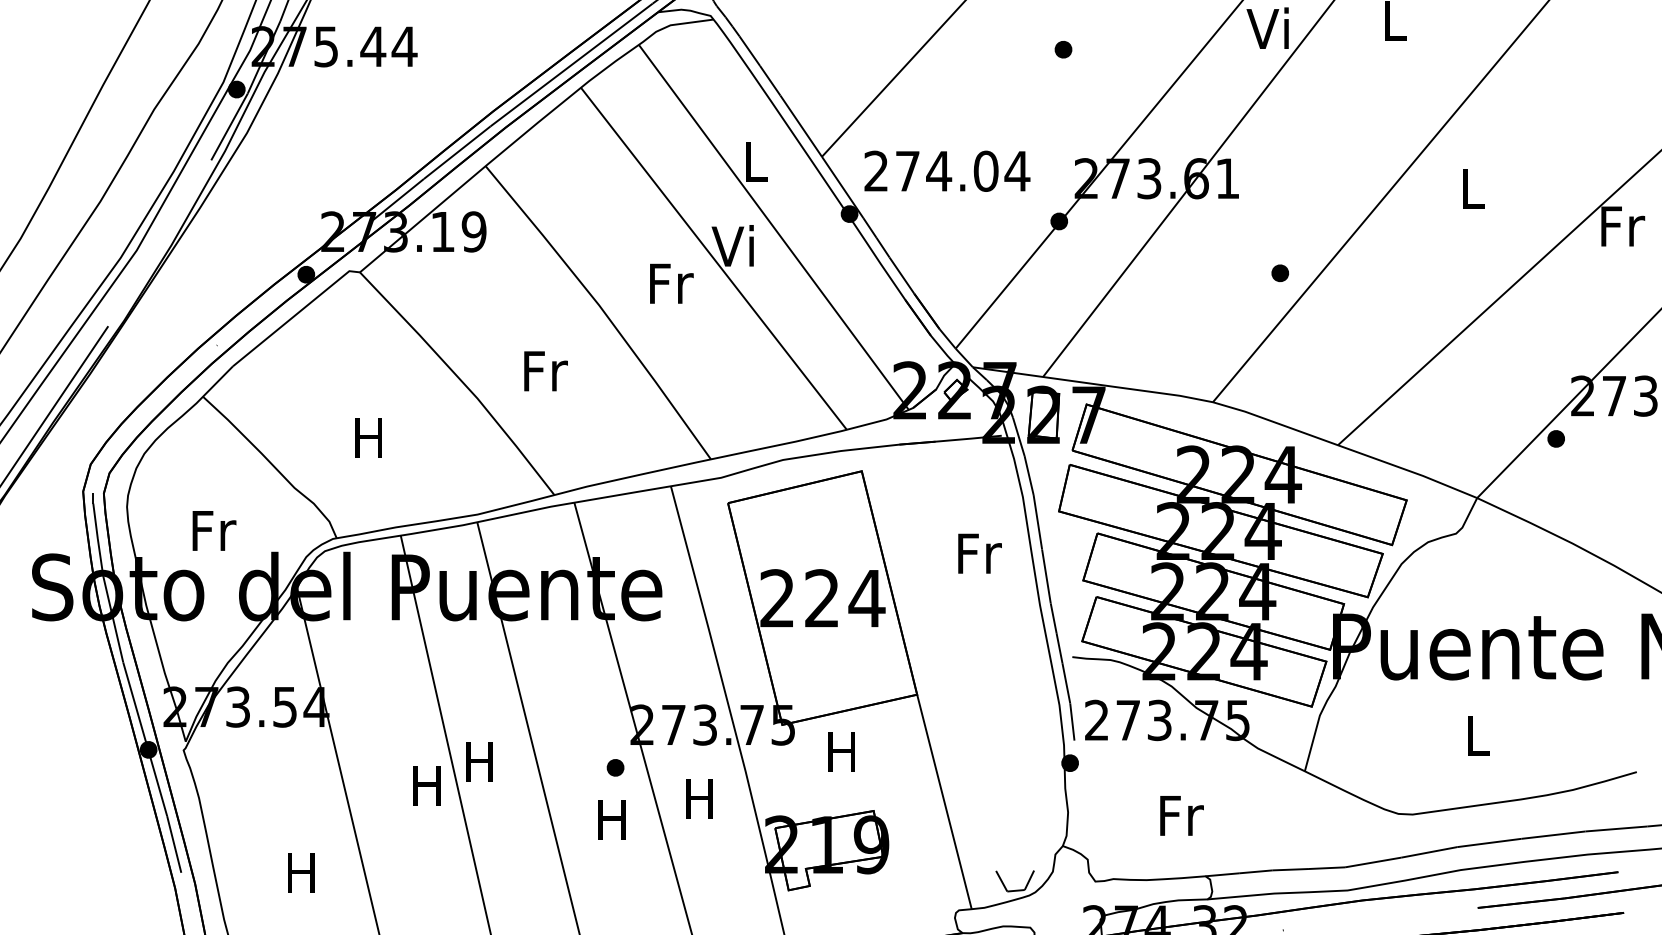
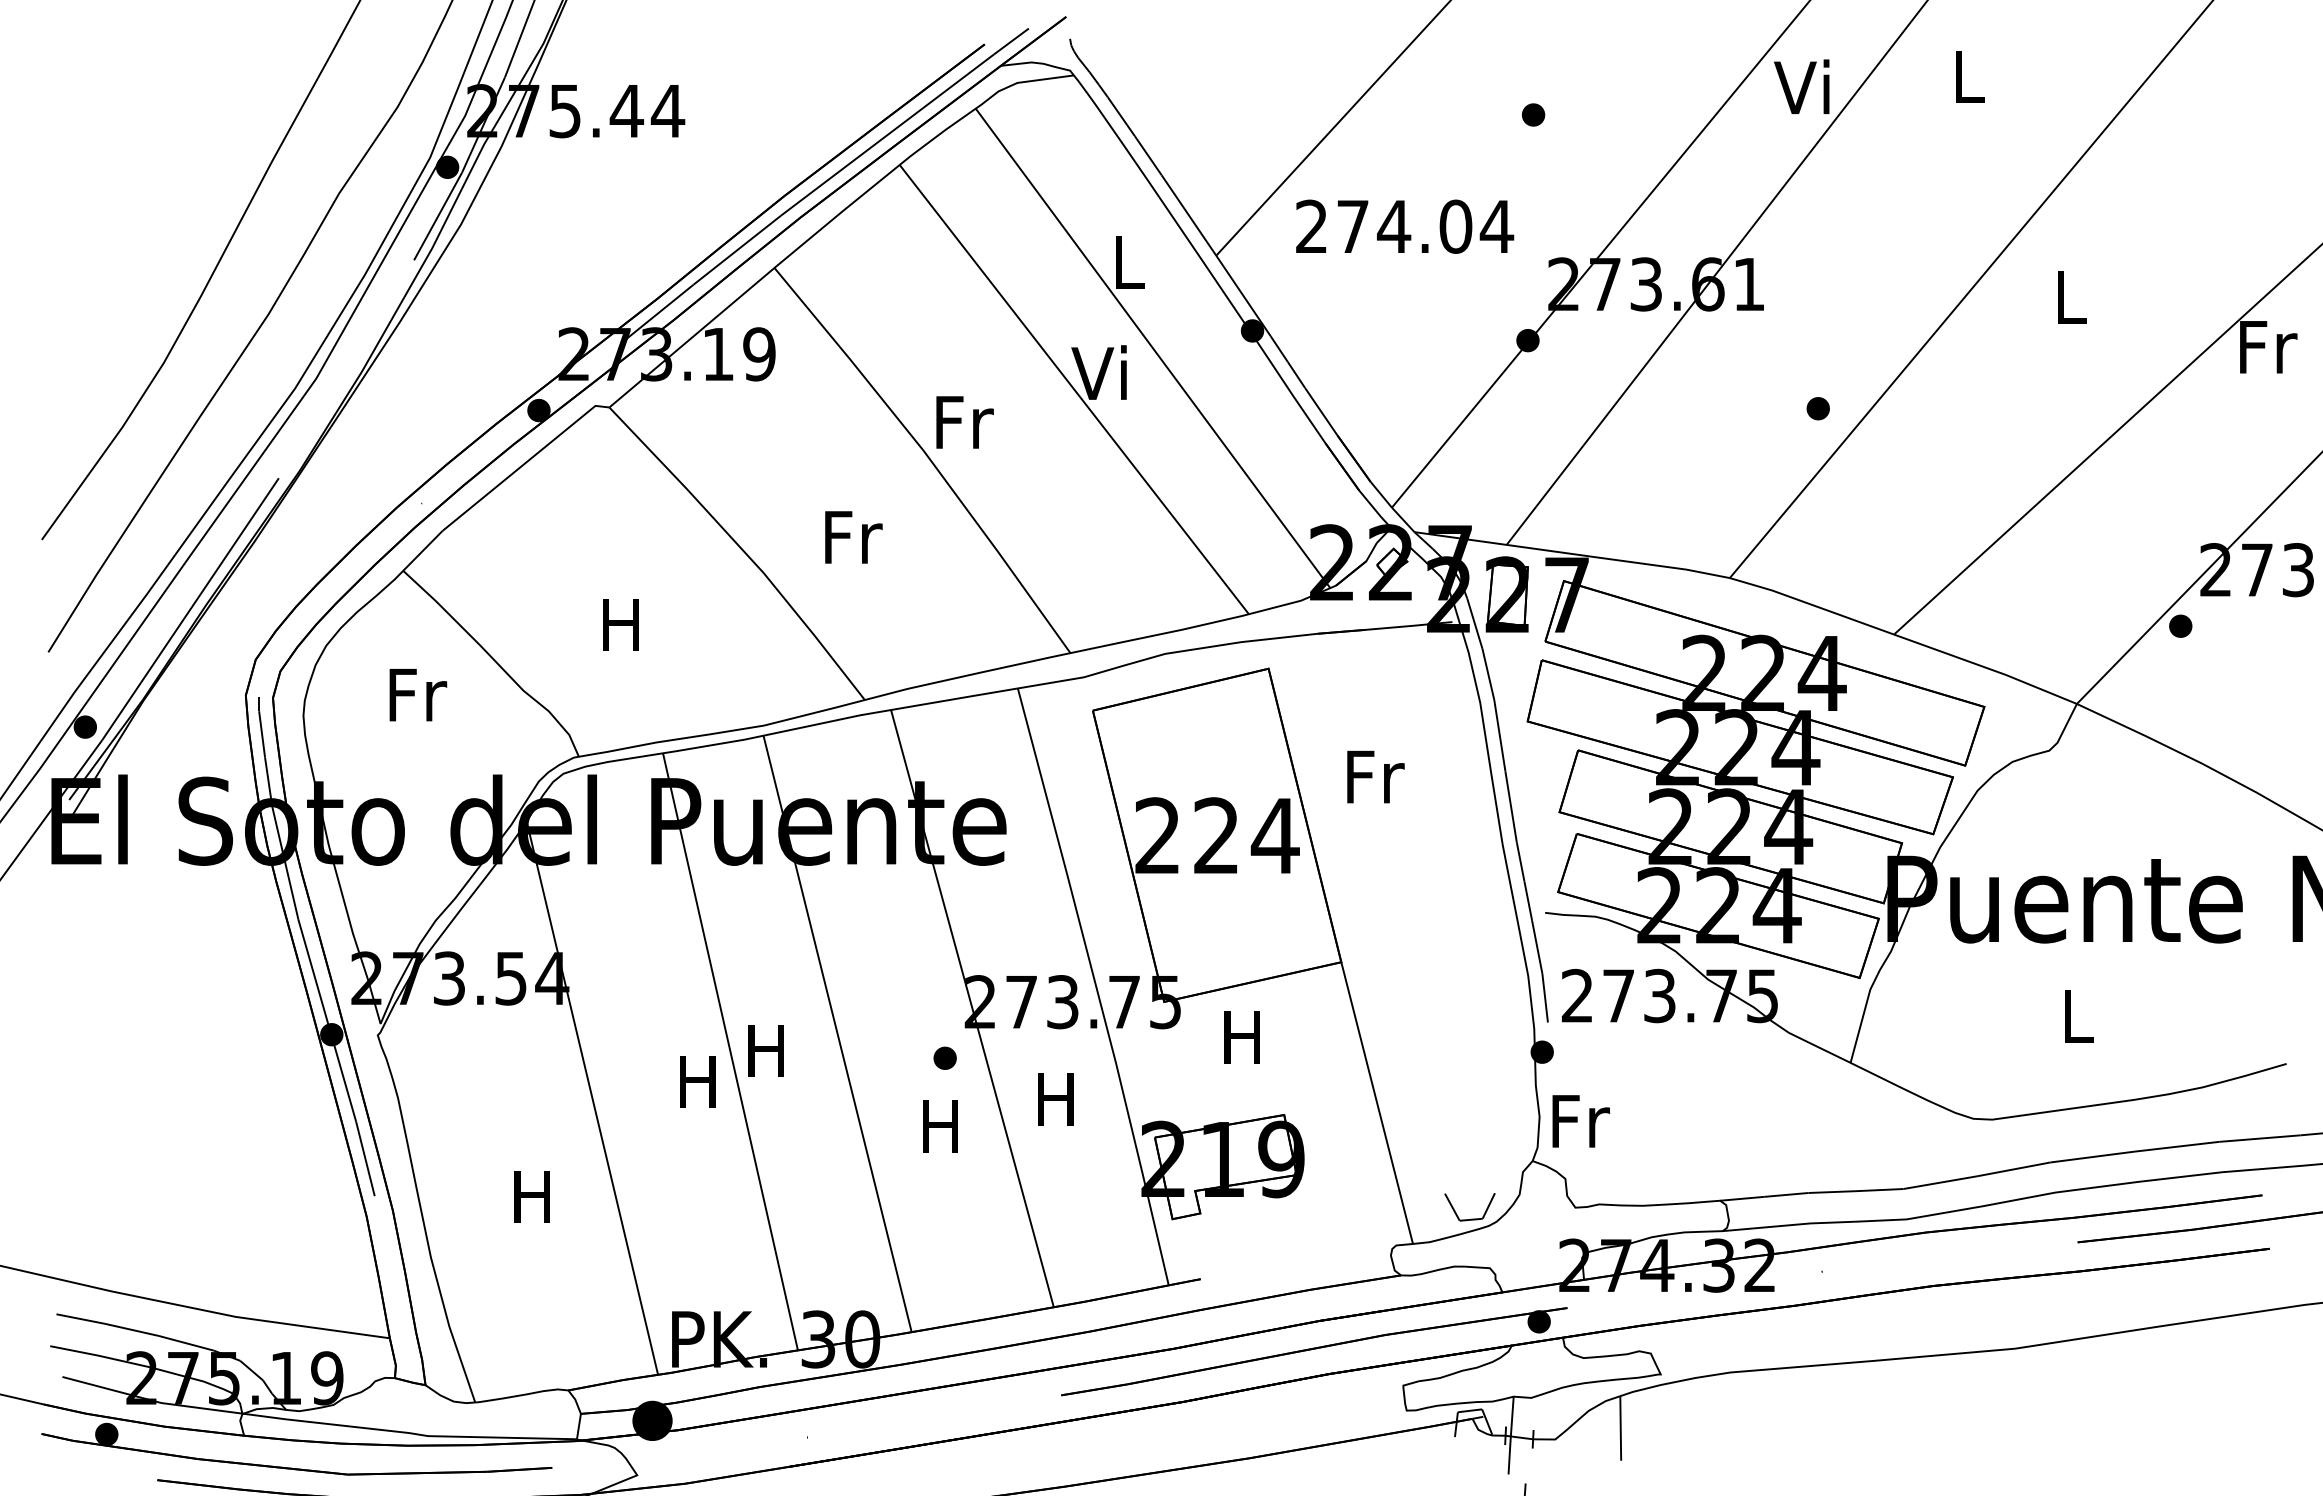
text: (947, 171) -> (1405, 226), moved
text: (671, 283) -> (964, 422), moved
text: (214, 531) -> (418, 695), moved
text: (979, 553) -> (1375, 776), moved
text: (1181, 815) -> (1580, 1121), moved

